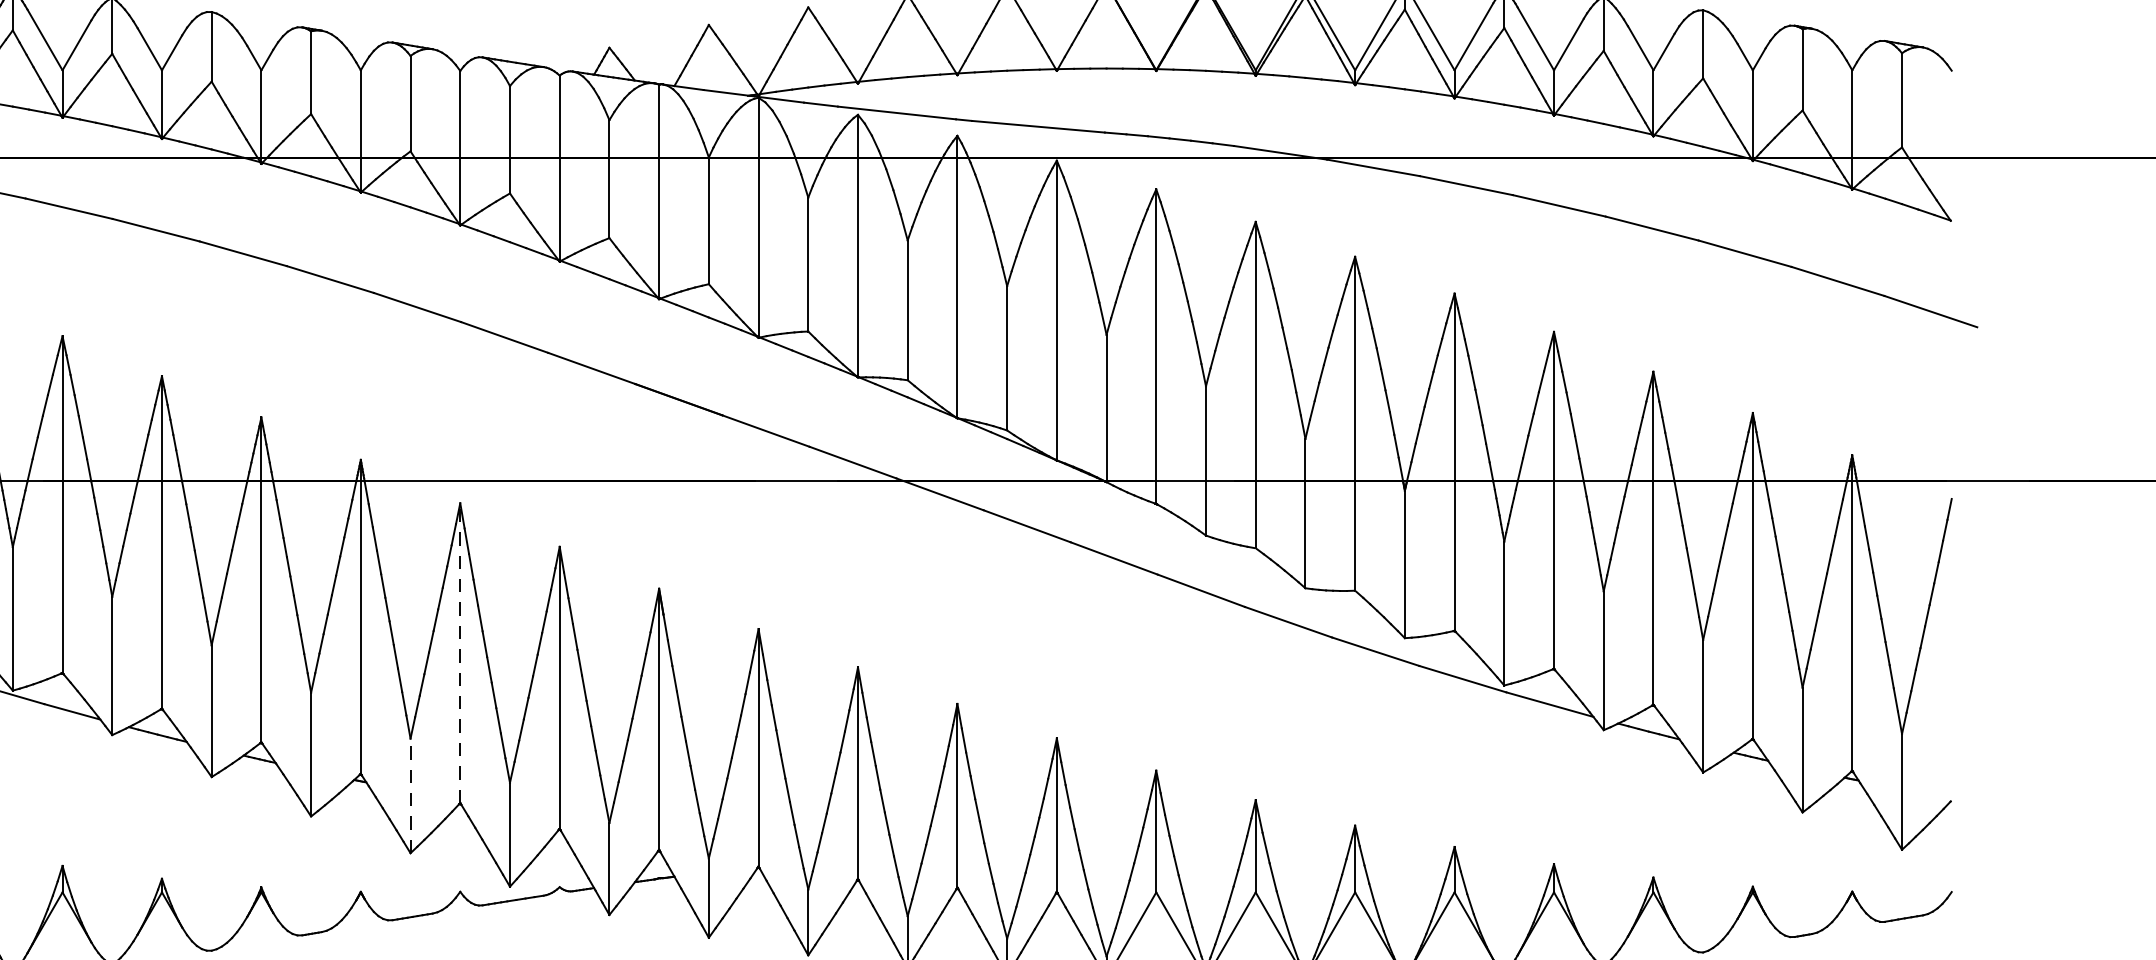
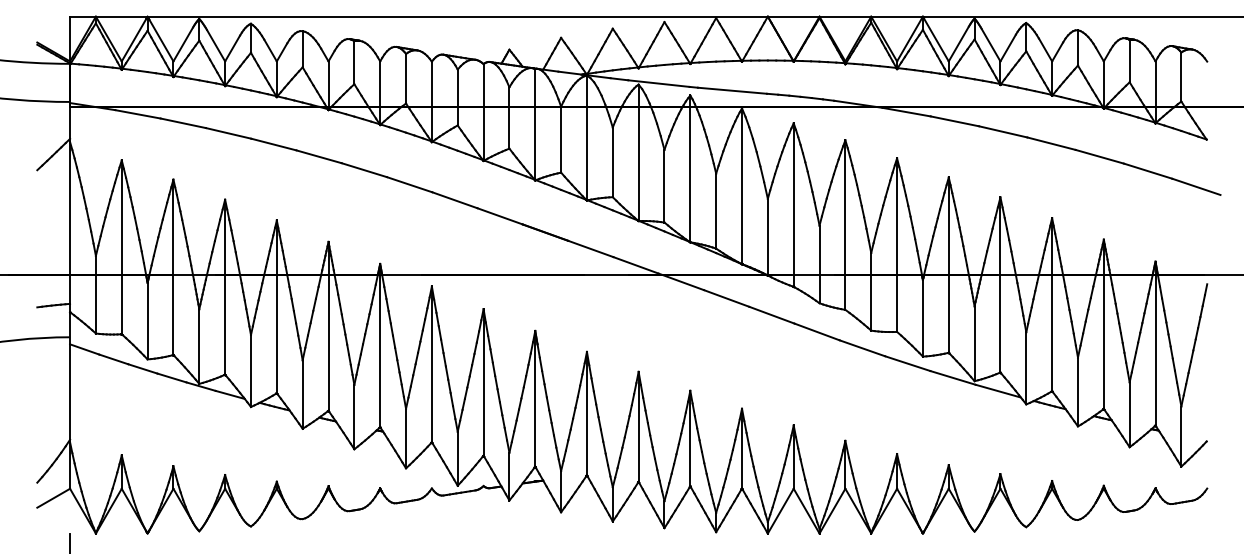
line: (459, 653) -> (431, 364), dashed -> solid
line: (411, 795) -> (406, 438), dashed -> solid

